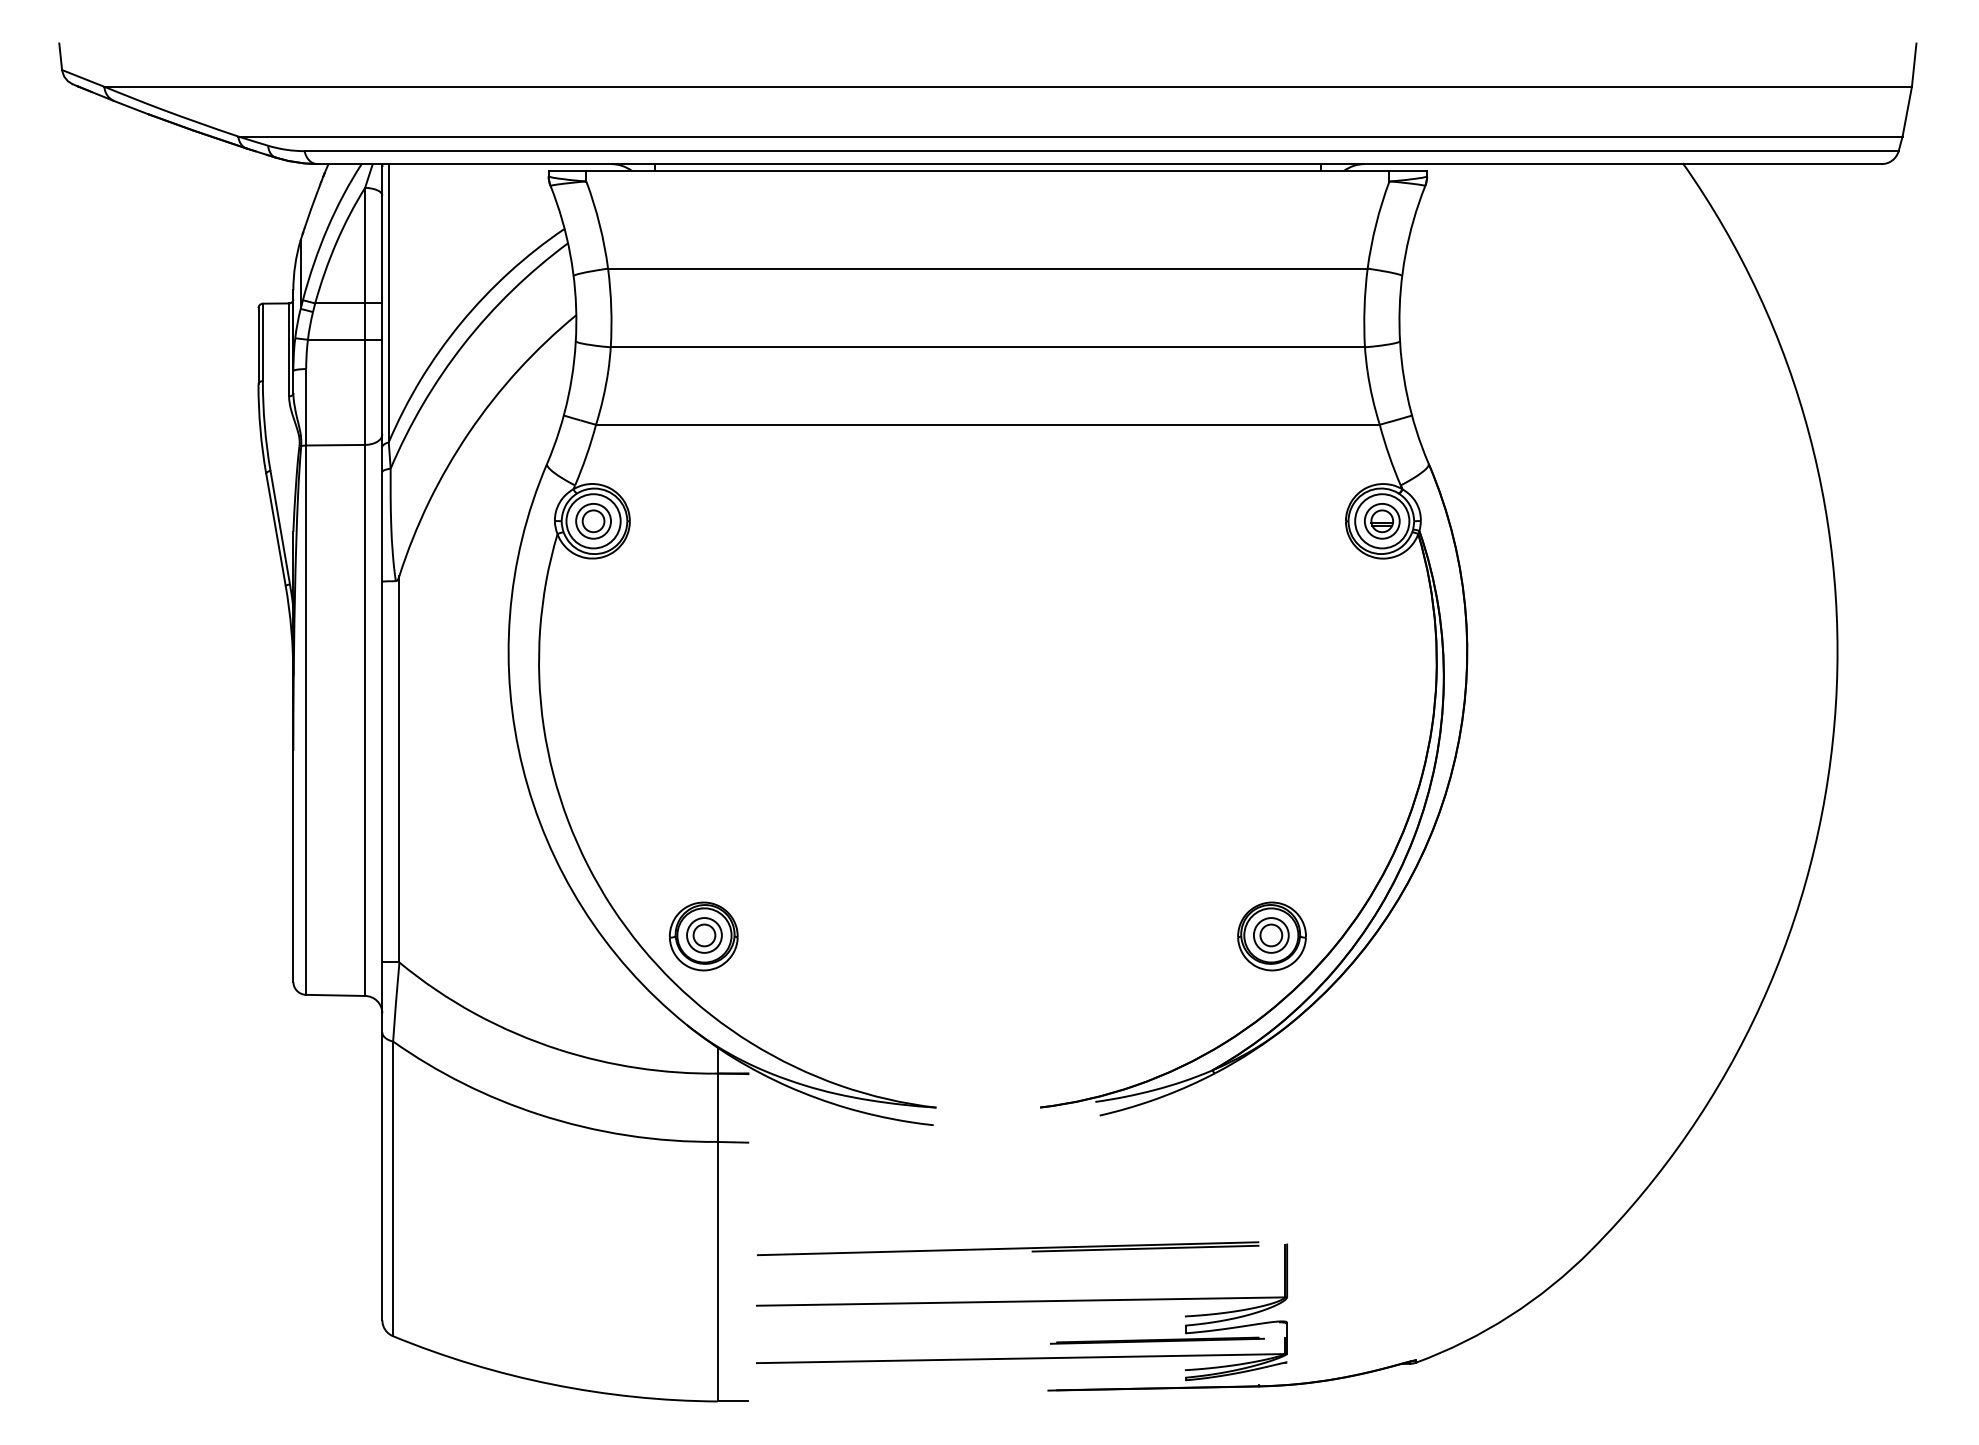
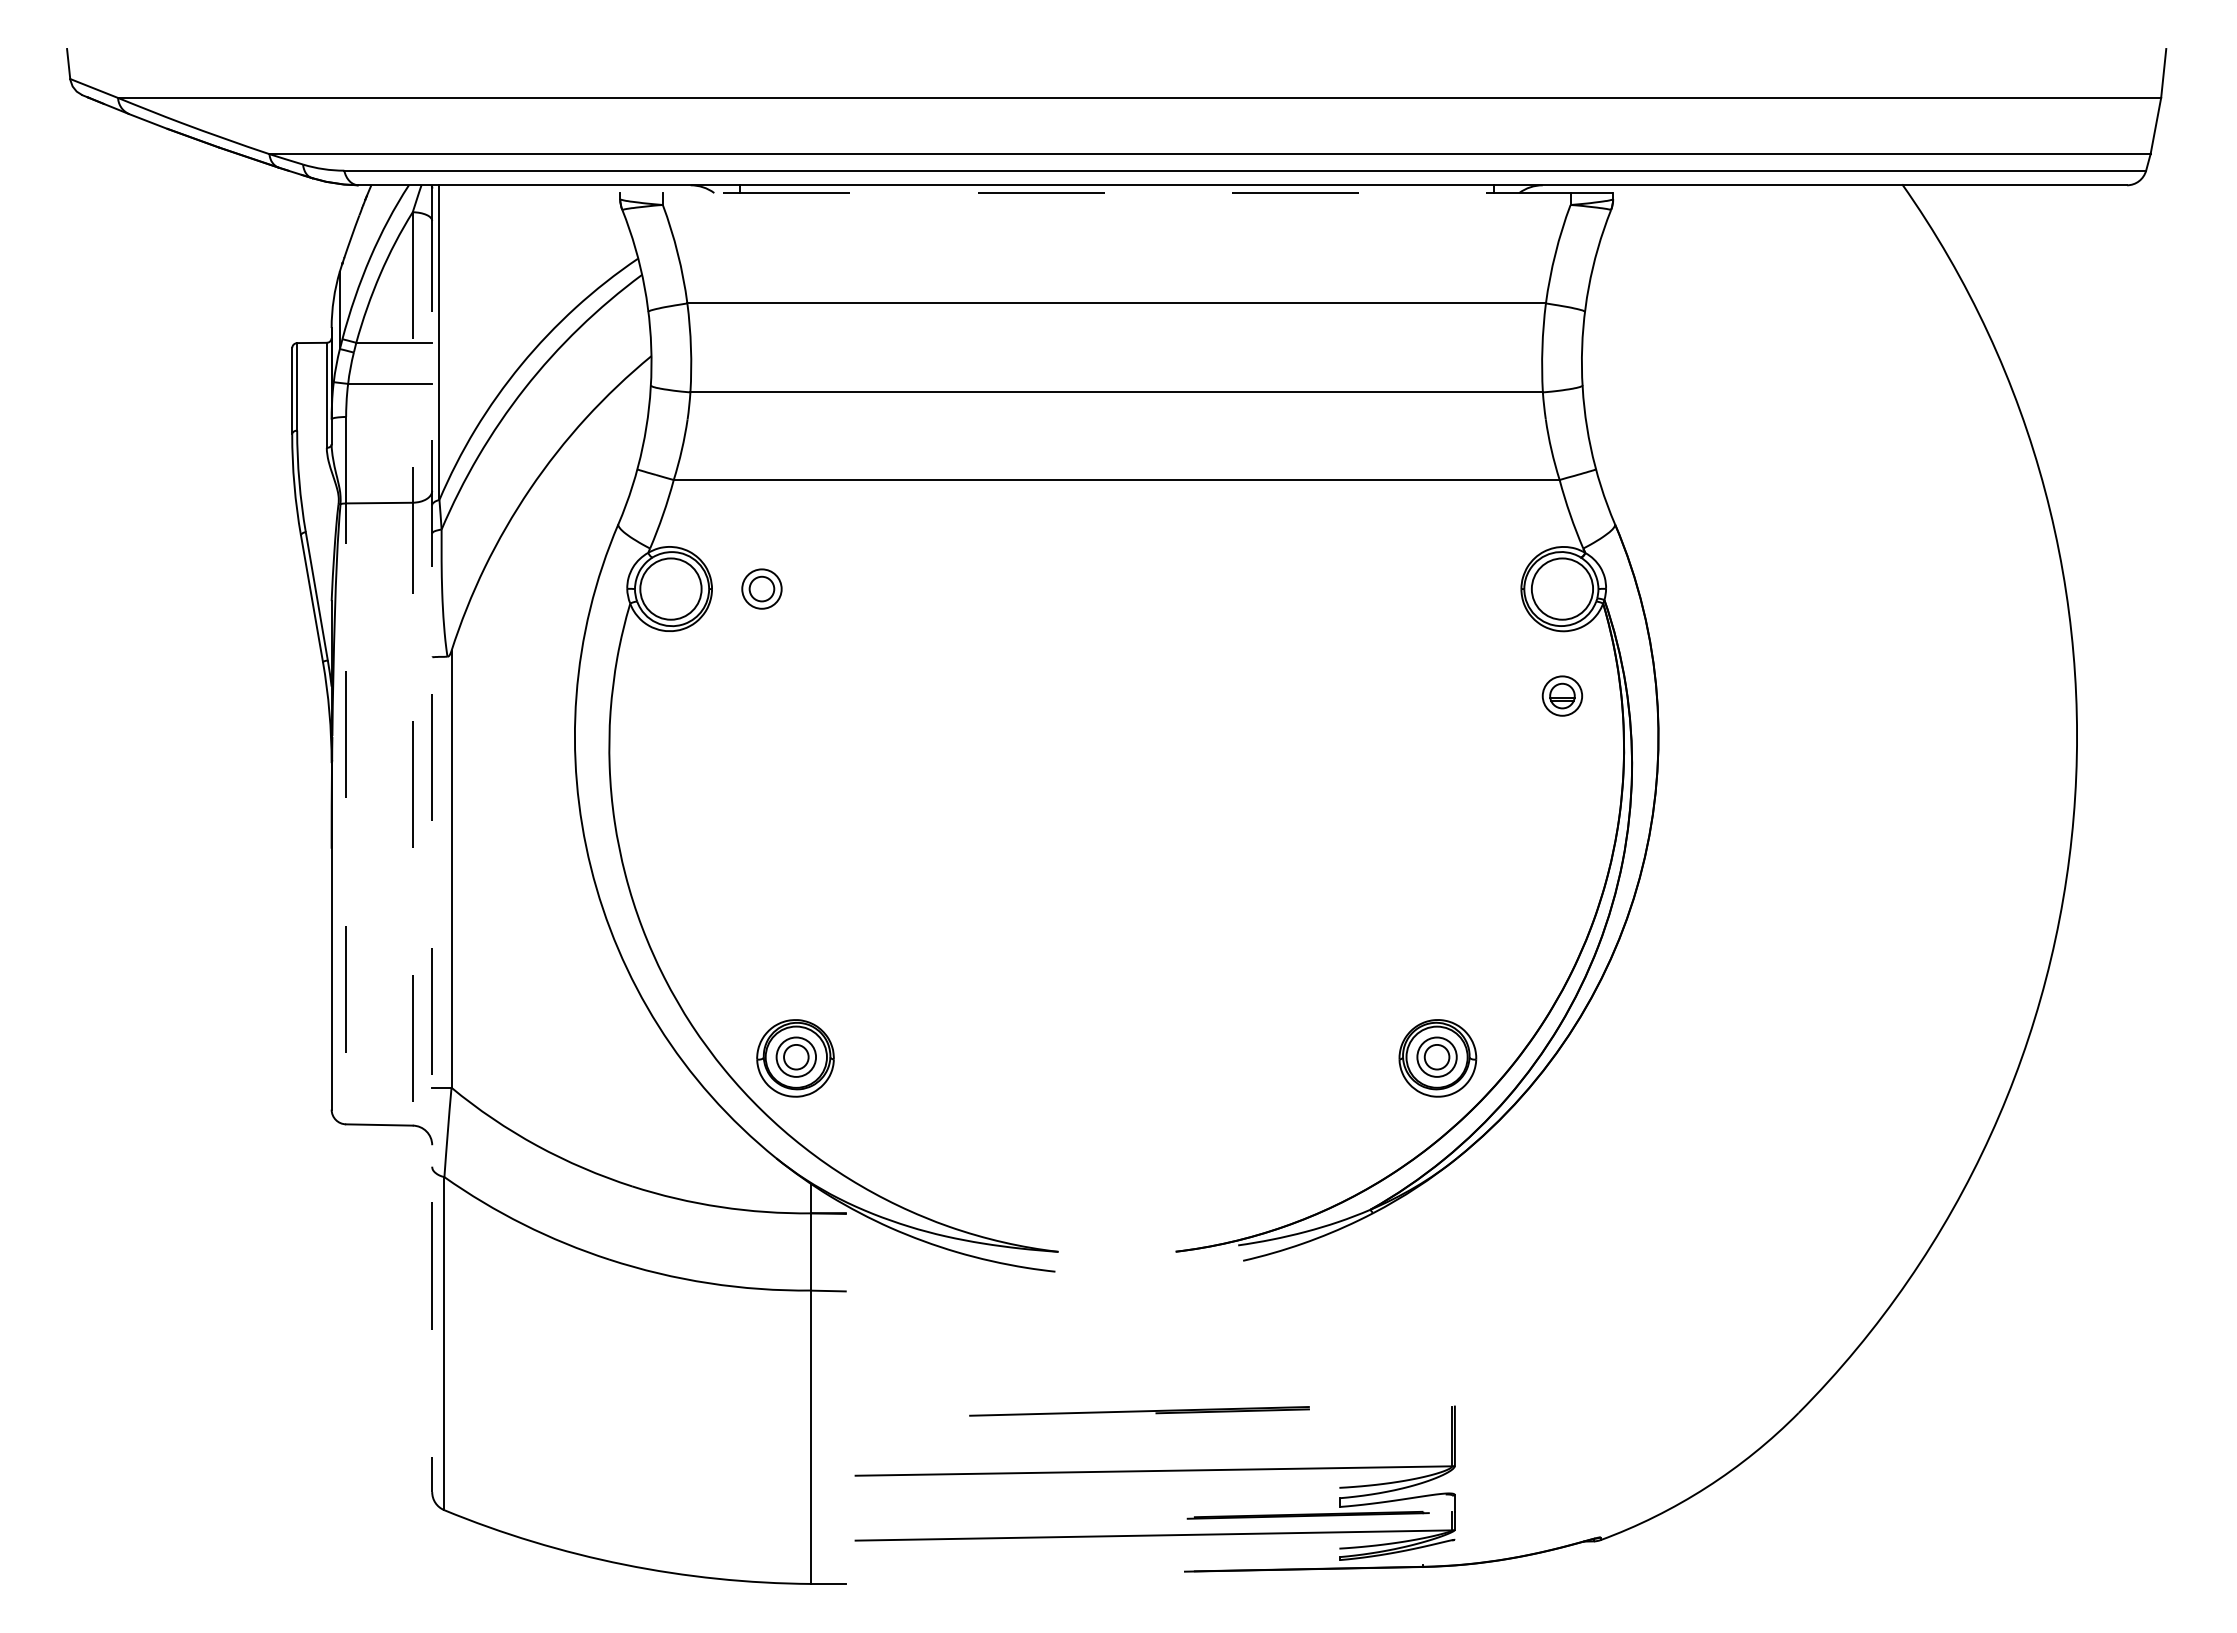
line: (987, 171) -> (1116, 193), solid -> dashed
part: (593, 520) -> (761, 588), moved
part: (1382, 520) -> (1562, 695), moved
line: (364, 591) -> (412, 668), solid -> dashed
line: (306, 681) -> (346, 770), solid -> dashed
line: (382, 742) -> (432, 839), solid -> dashed
part: (1008, 1248) -> (1139, 1411), size x0.6

